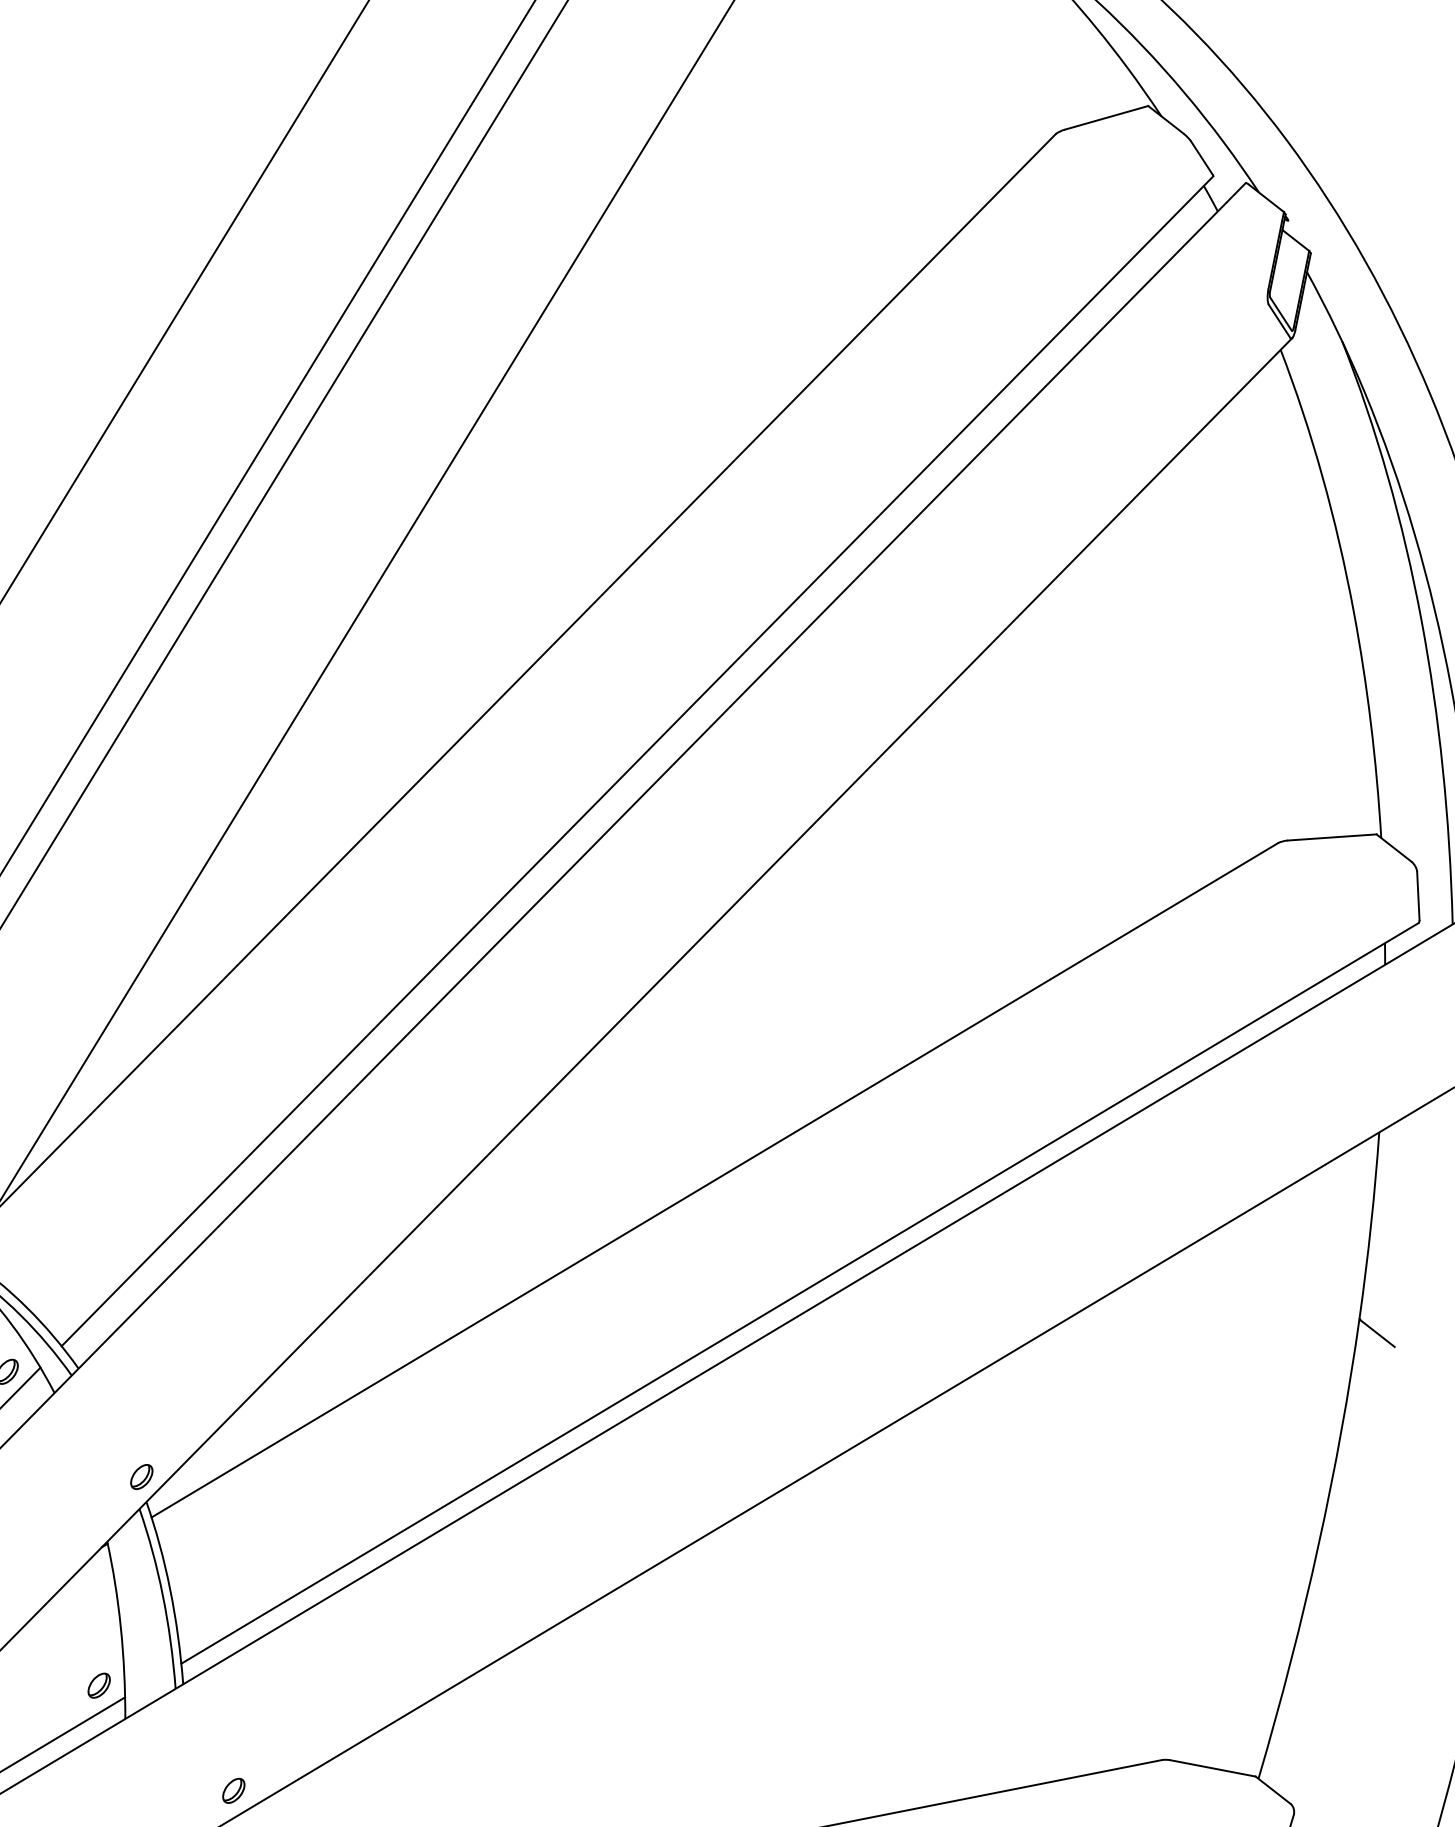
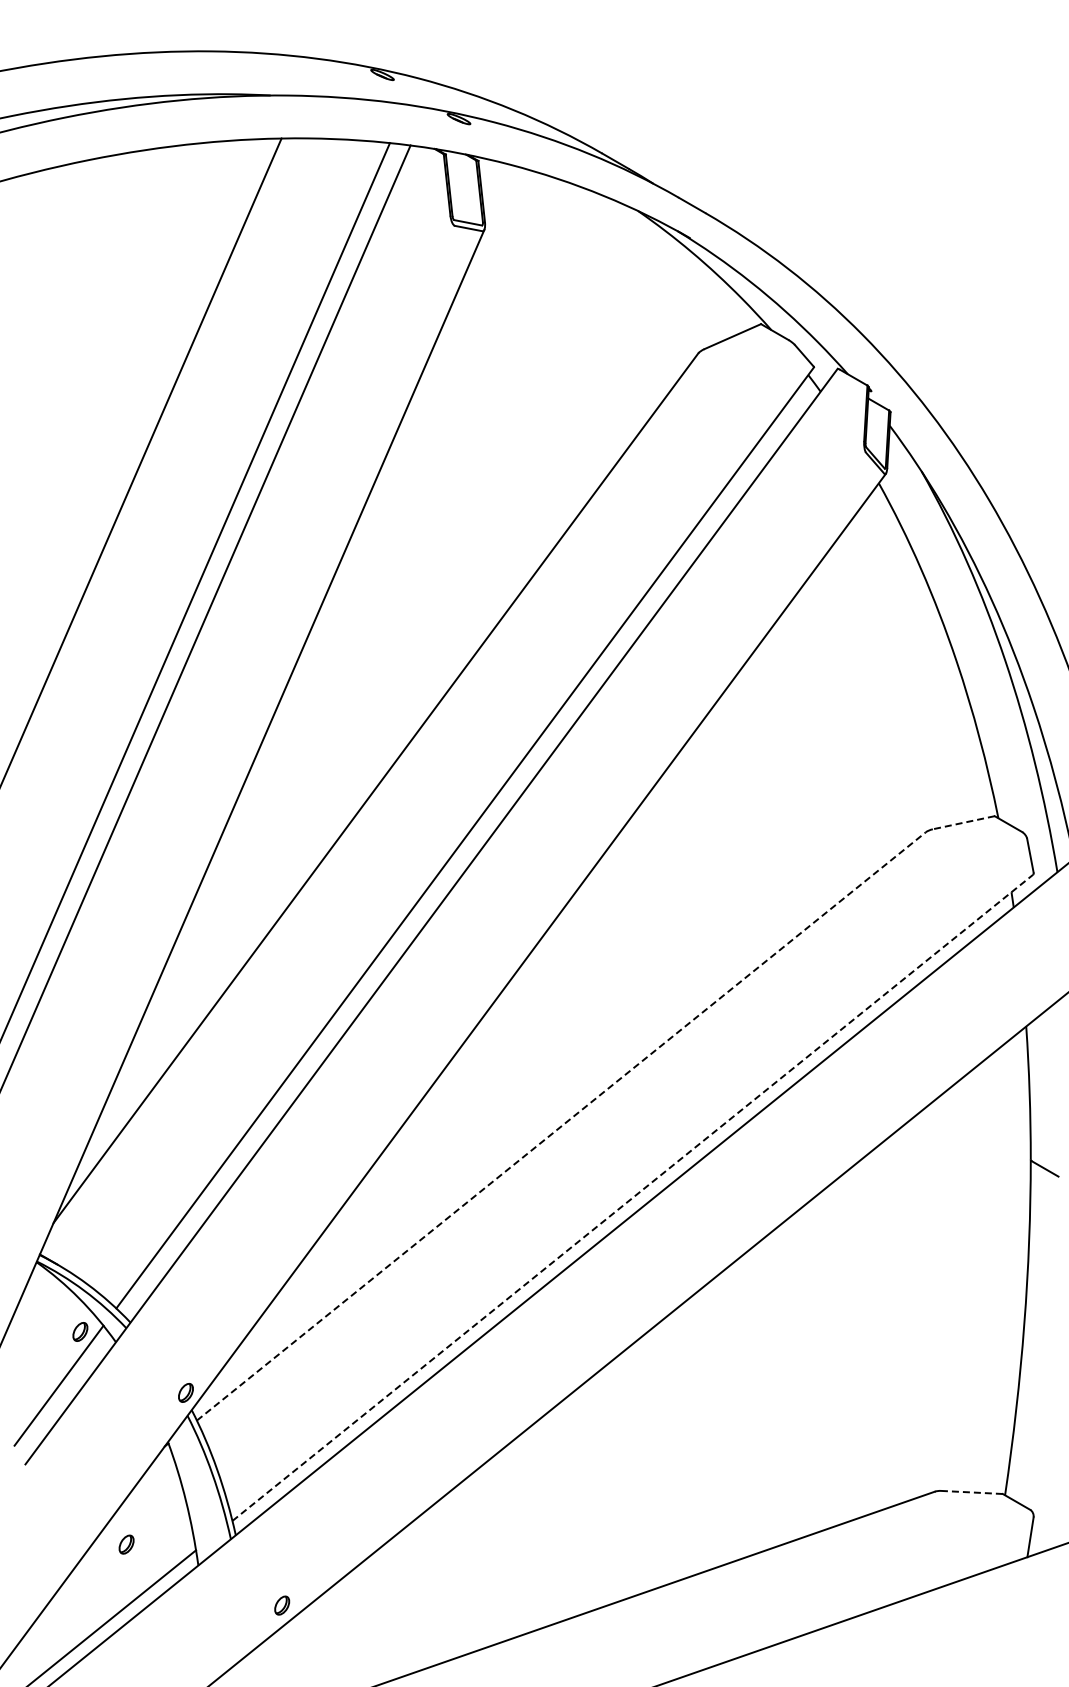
line: (1331, 837) -> (963, 822), solid -> dashed
line: (714, 1180) -> (561, 1126), solid -> dashed
line: (800, 1293) -> (633, 1197), solid -> dashed
part: (99, 1685) -> (126, 1544), moved
line: (1212, 1768) -> (971, 1492), solid -> dashed

